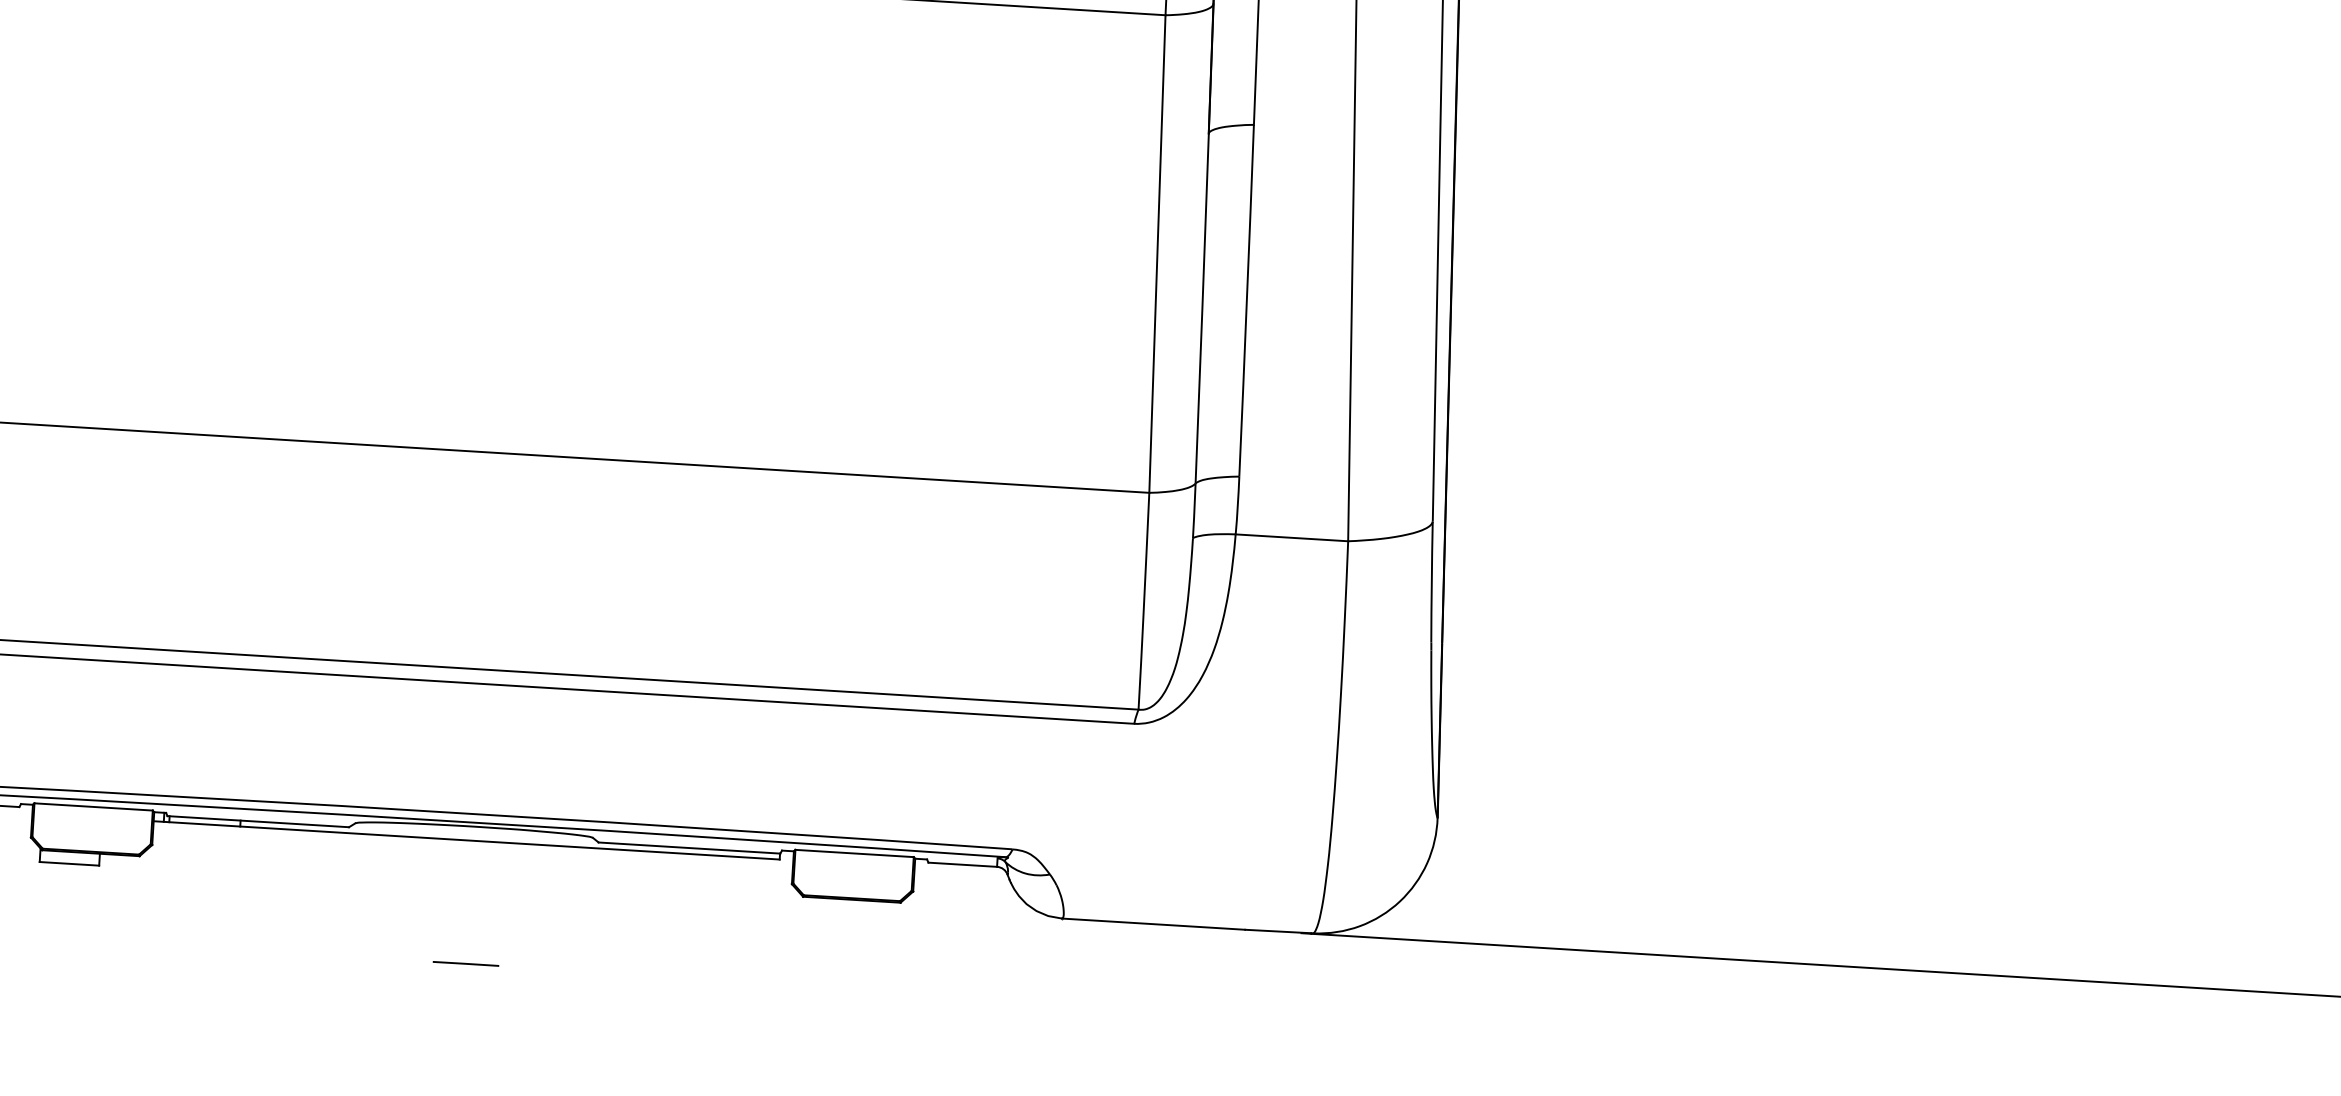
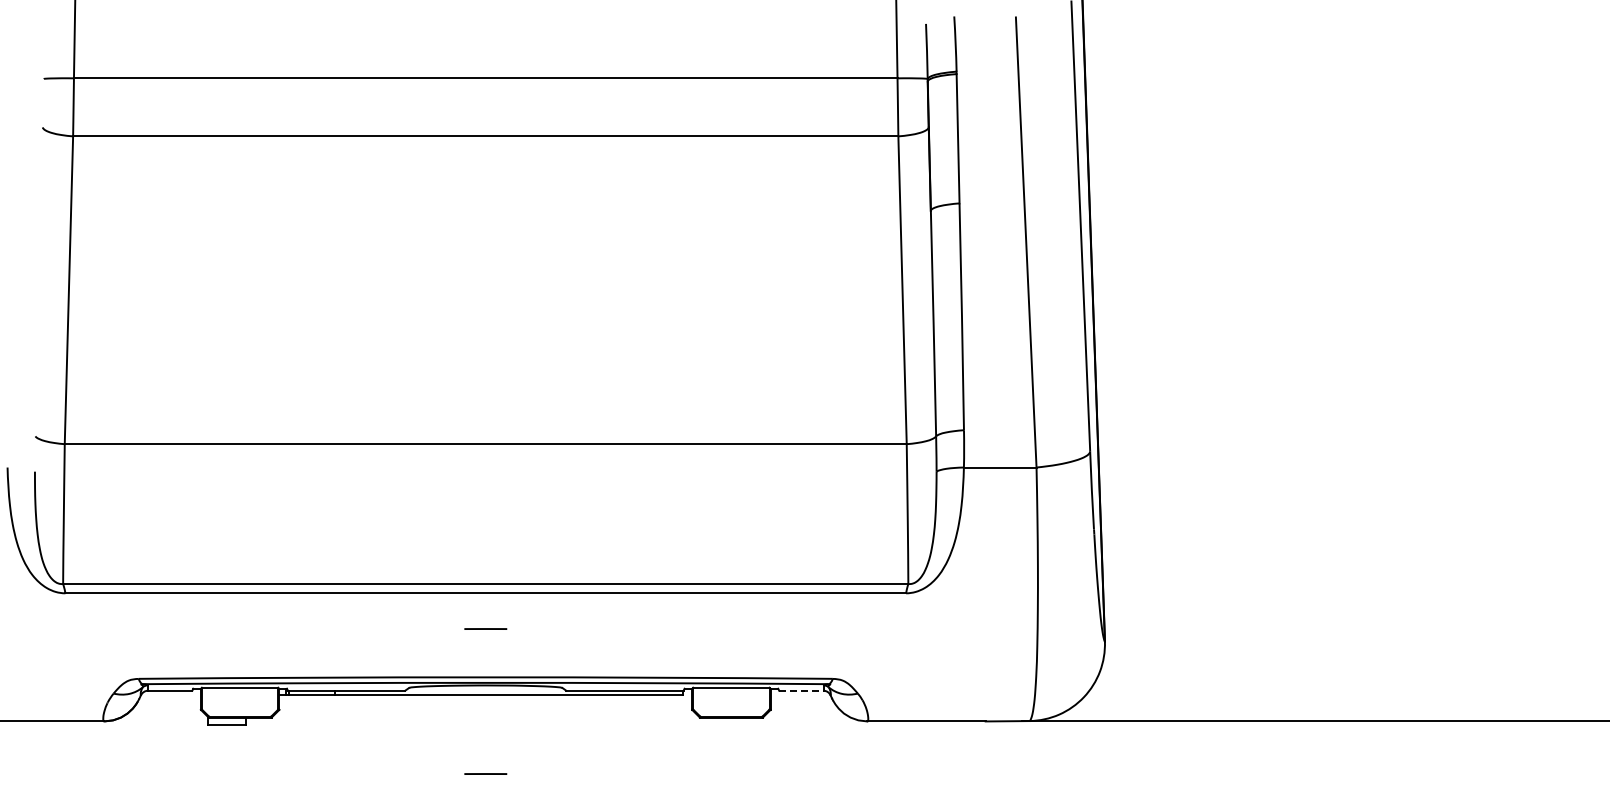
line: (479, 738) -> (485, 628), added
line: (962, 864) -> (801, 690), solid -> dashed

